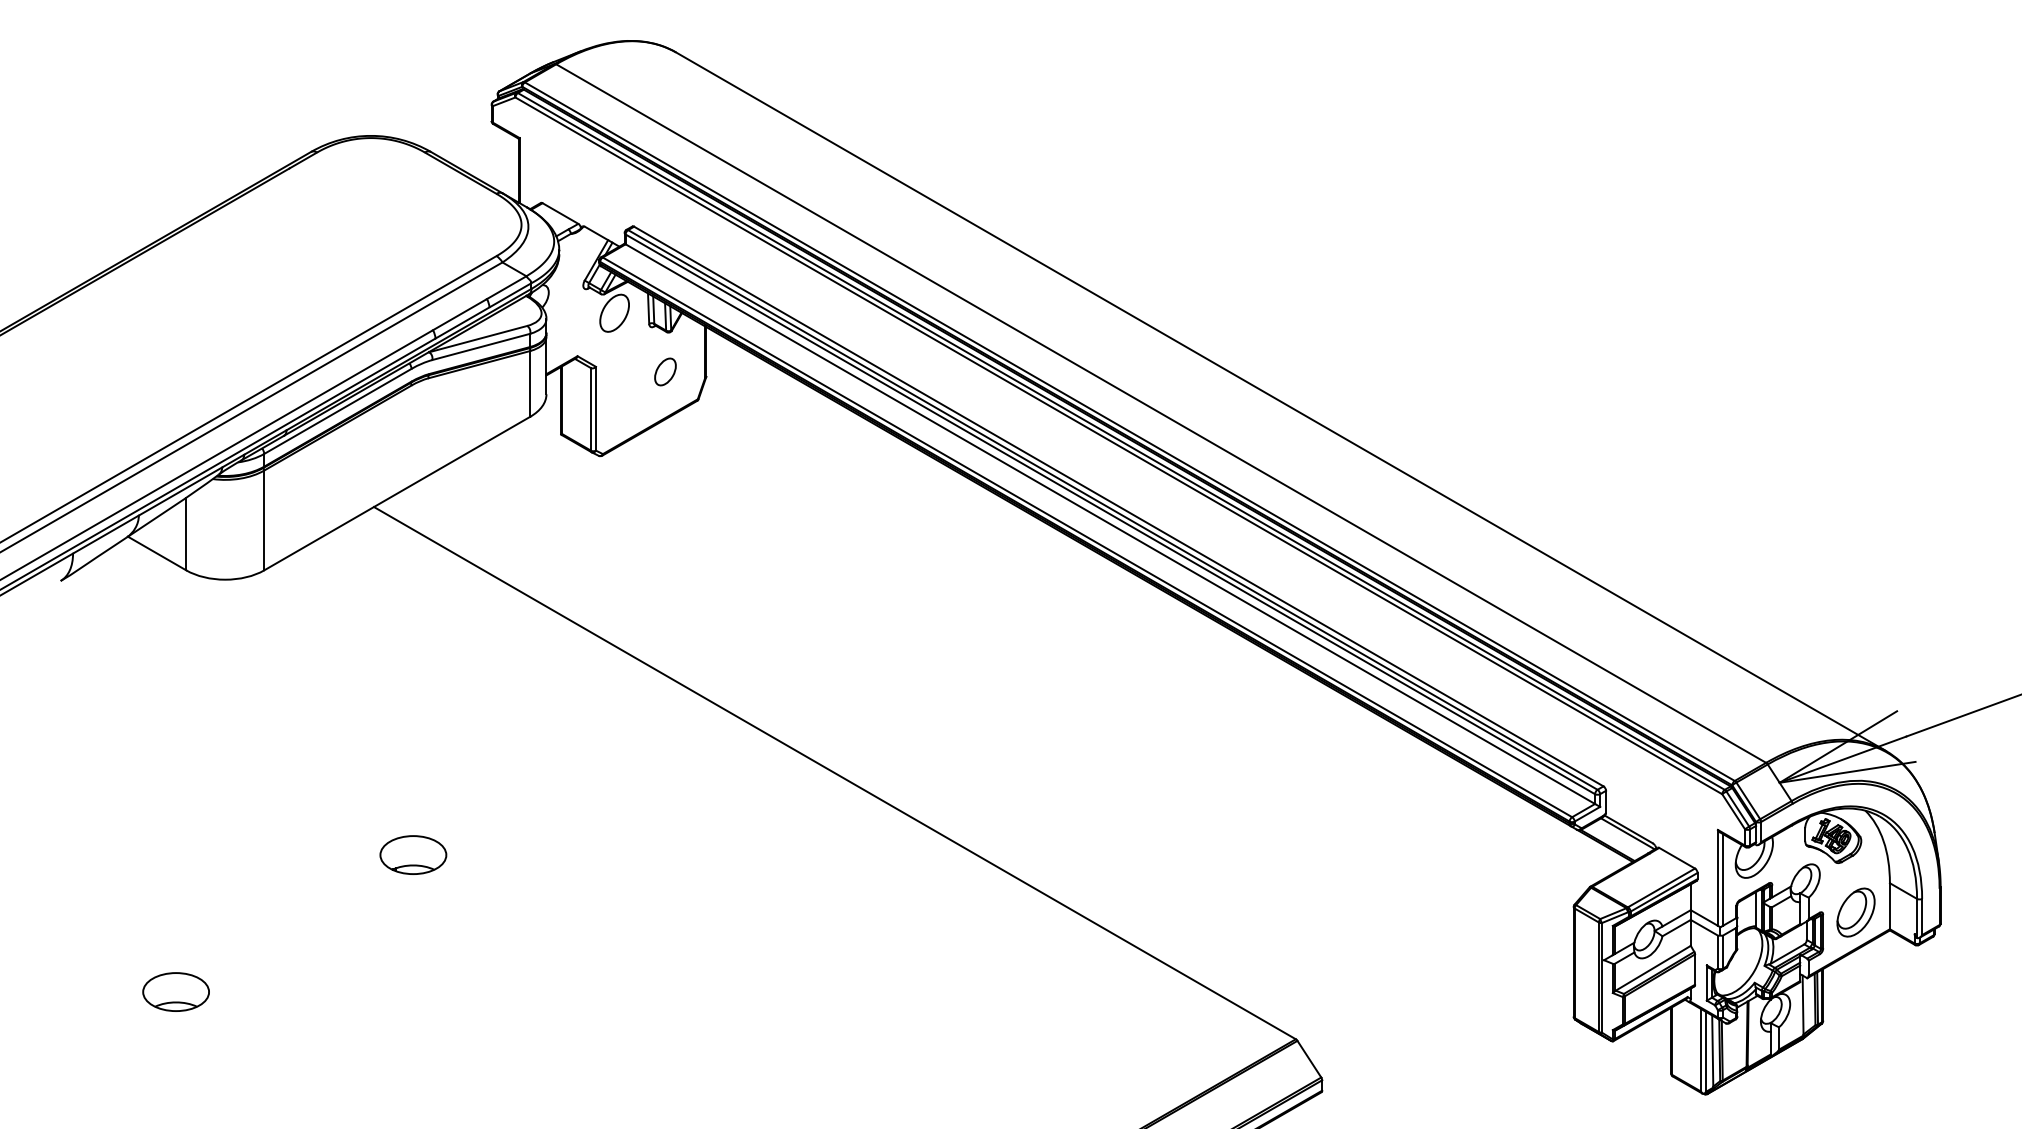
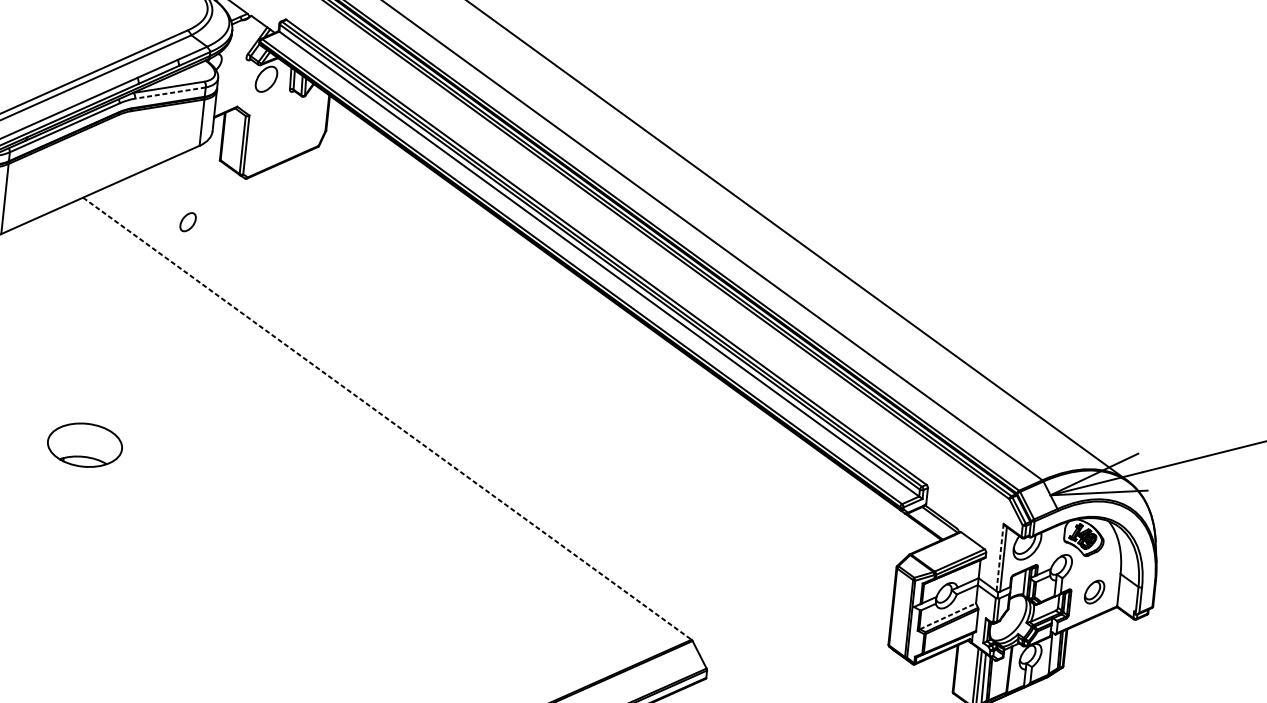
line: (481, 346) -> (170, 92), solid -> dashed
part: (665, 371) -> (188, 221), moved
line: (835, 773) -> (387, 419), solid -> dashed
part: (413, 854) -> (85, 444), size x1.6
line: (1717, 877) -> (999, 557), solid -> dashed
part: (1855, 912) -> (1094, 592), size x0.7
line: (1653, 968) -> (948, 616), solid -> dashed

